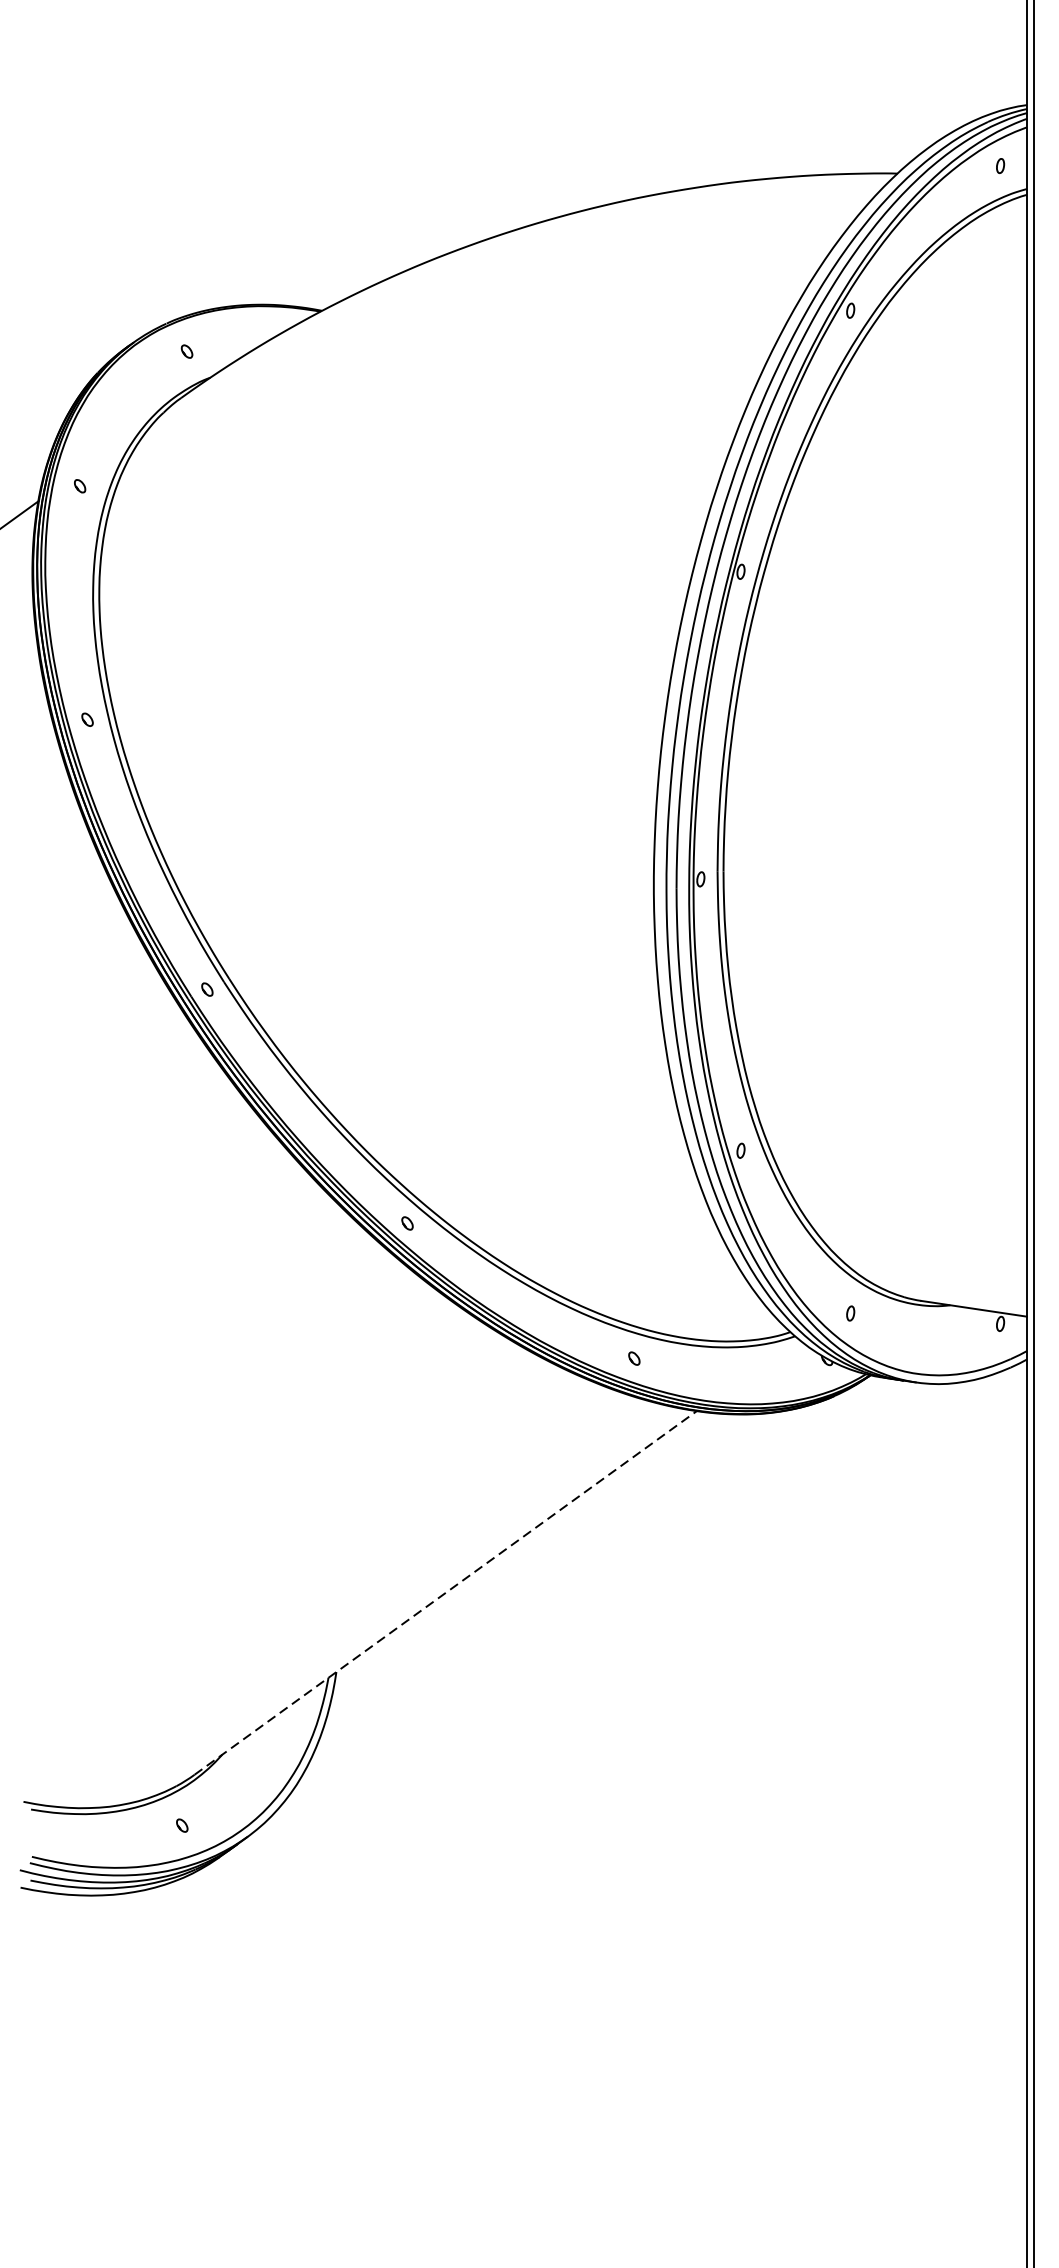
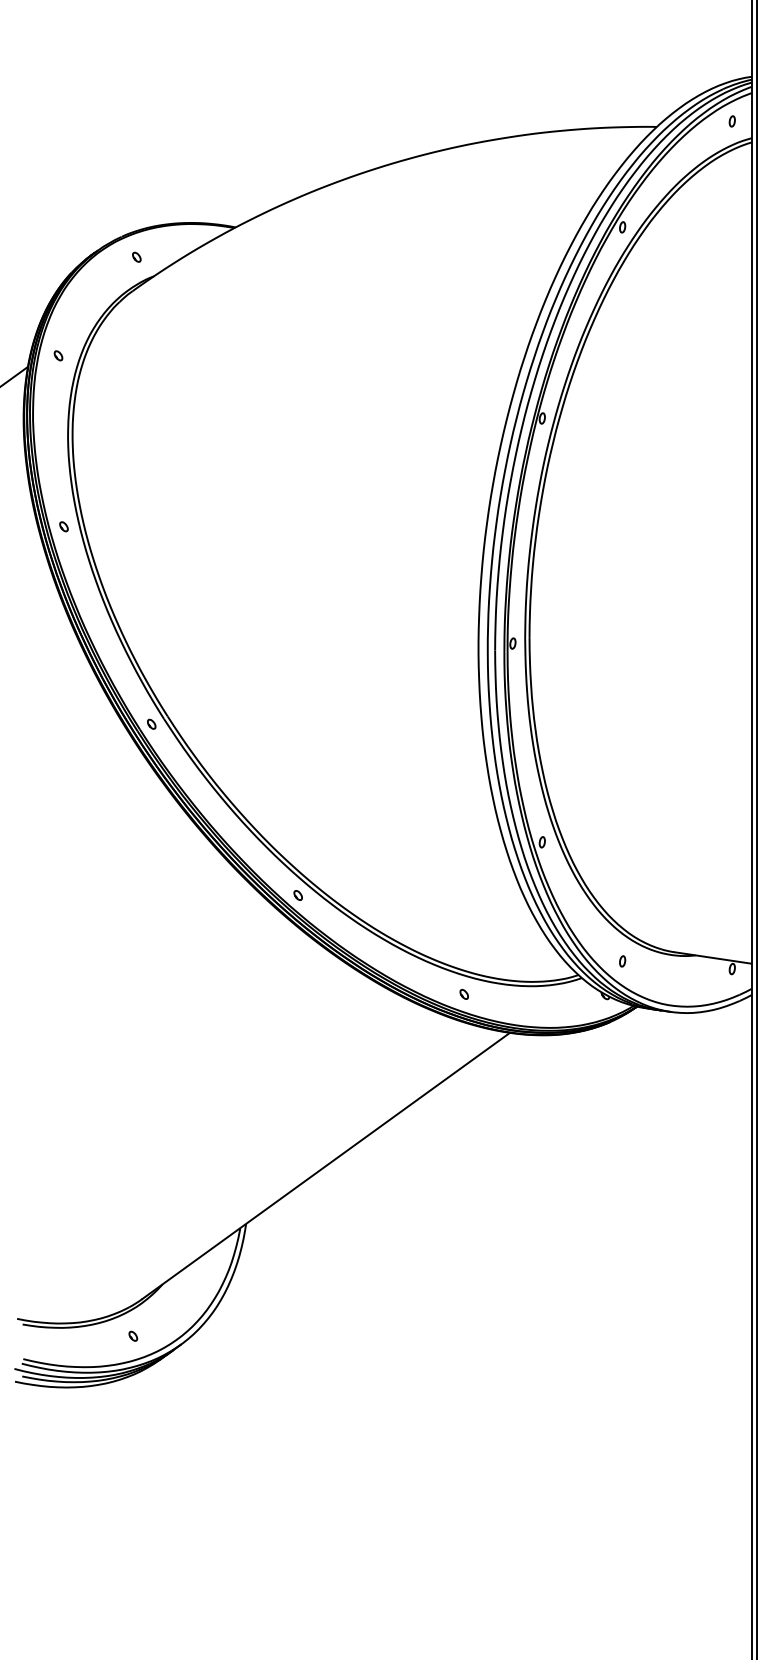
line: (446, 1592) -> (326, 1165), dashed -> solid

